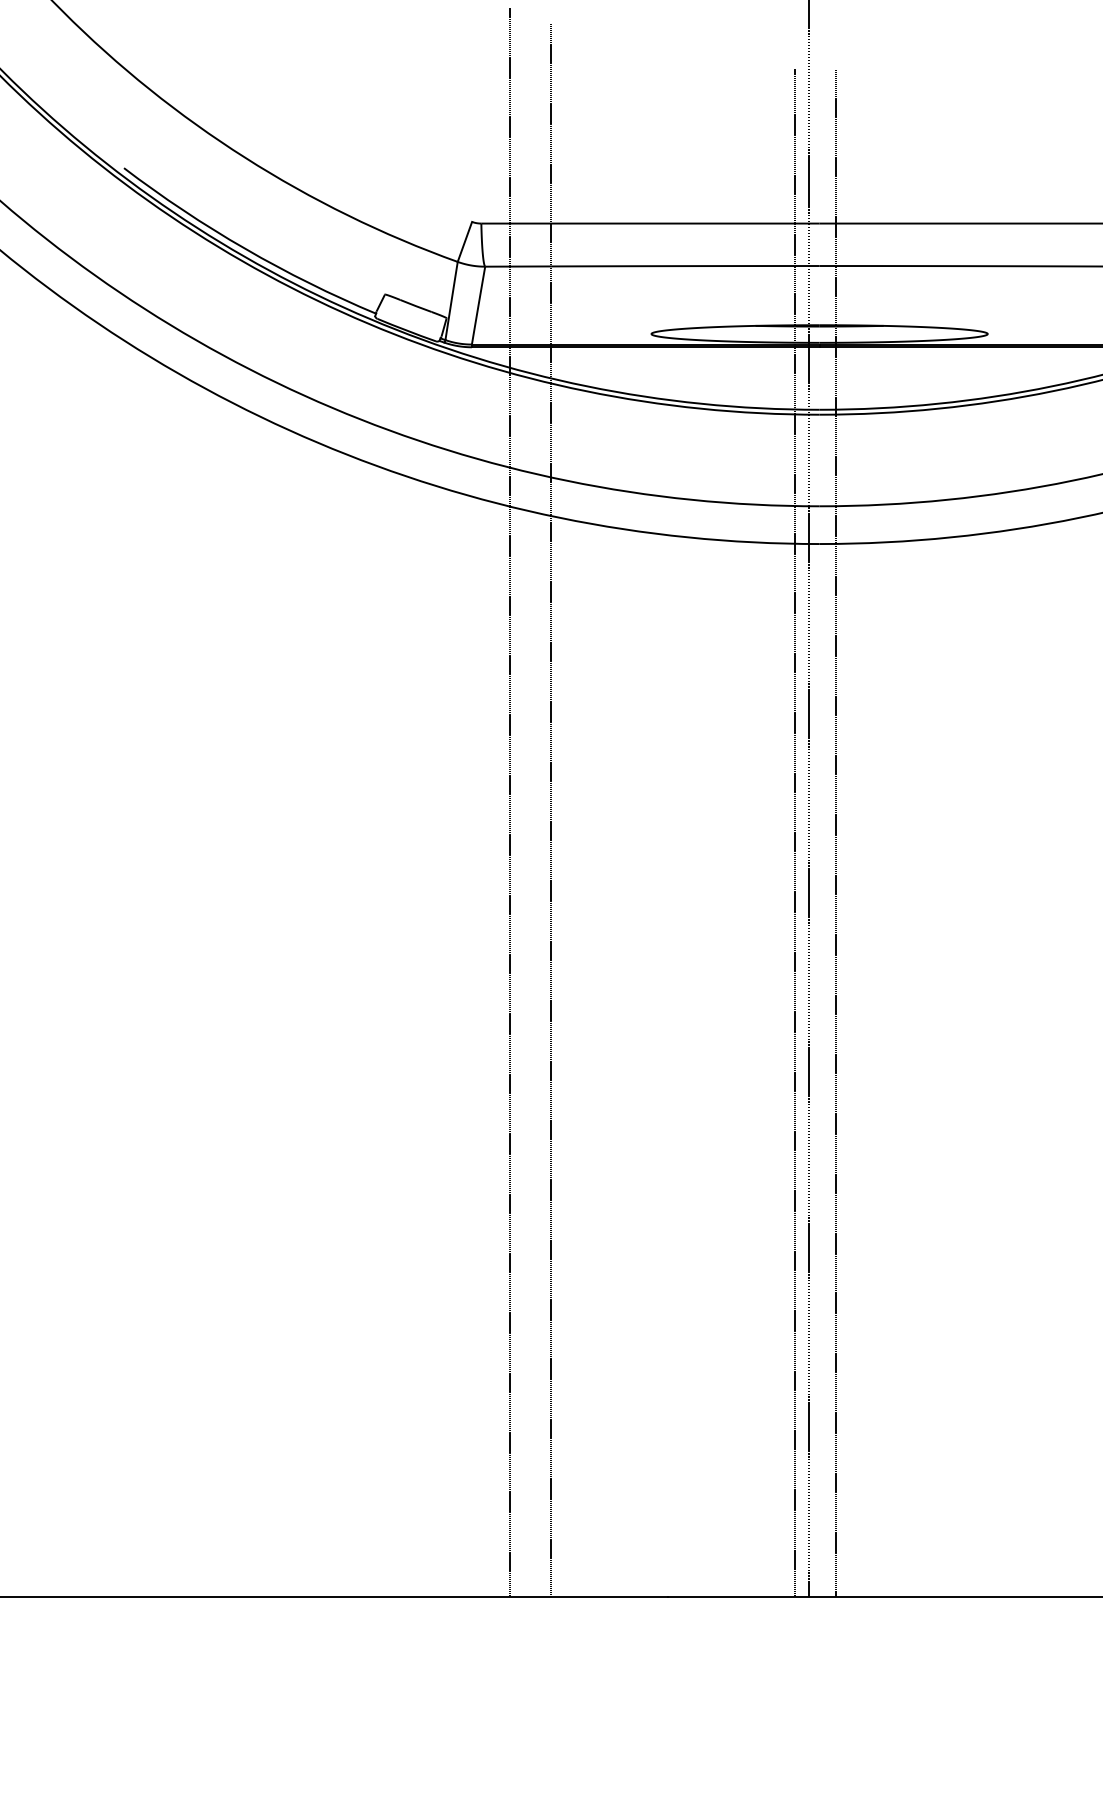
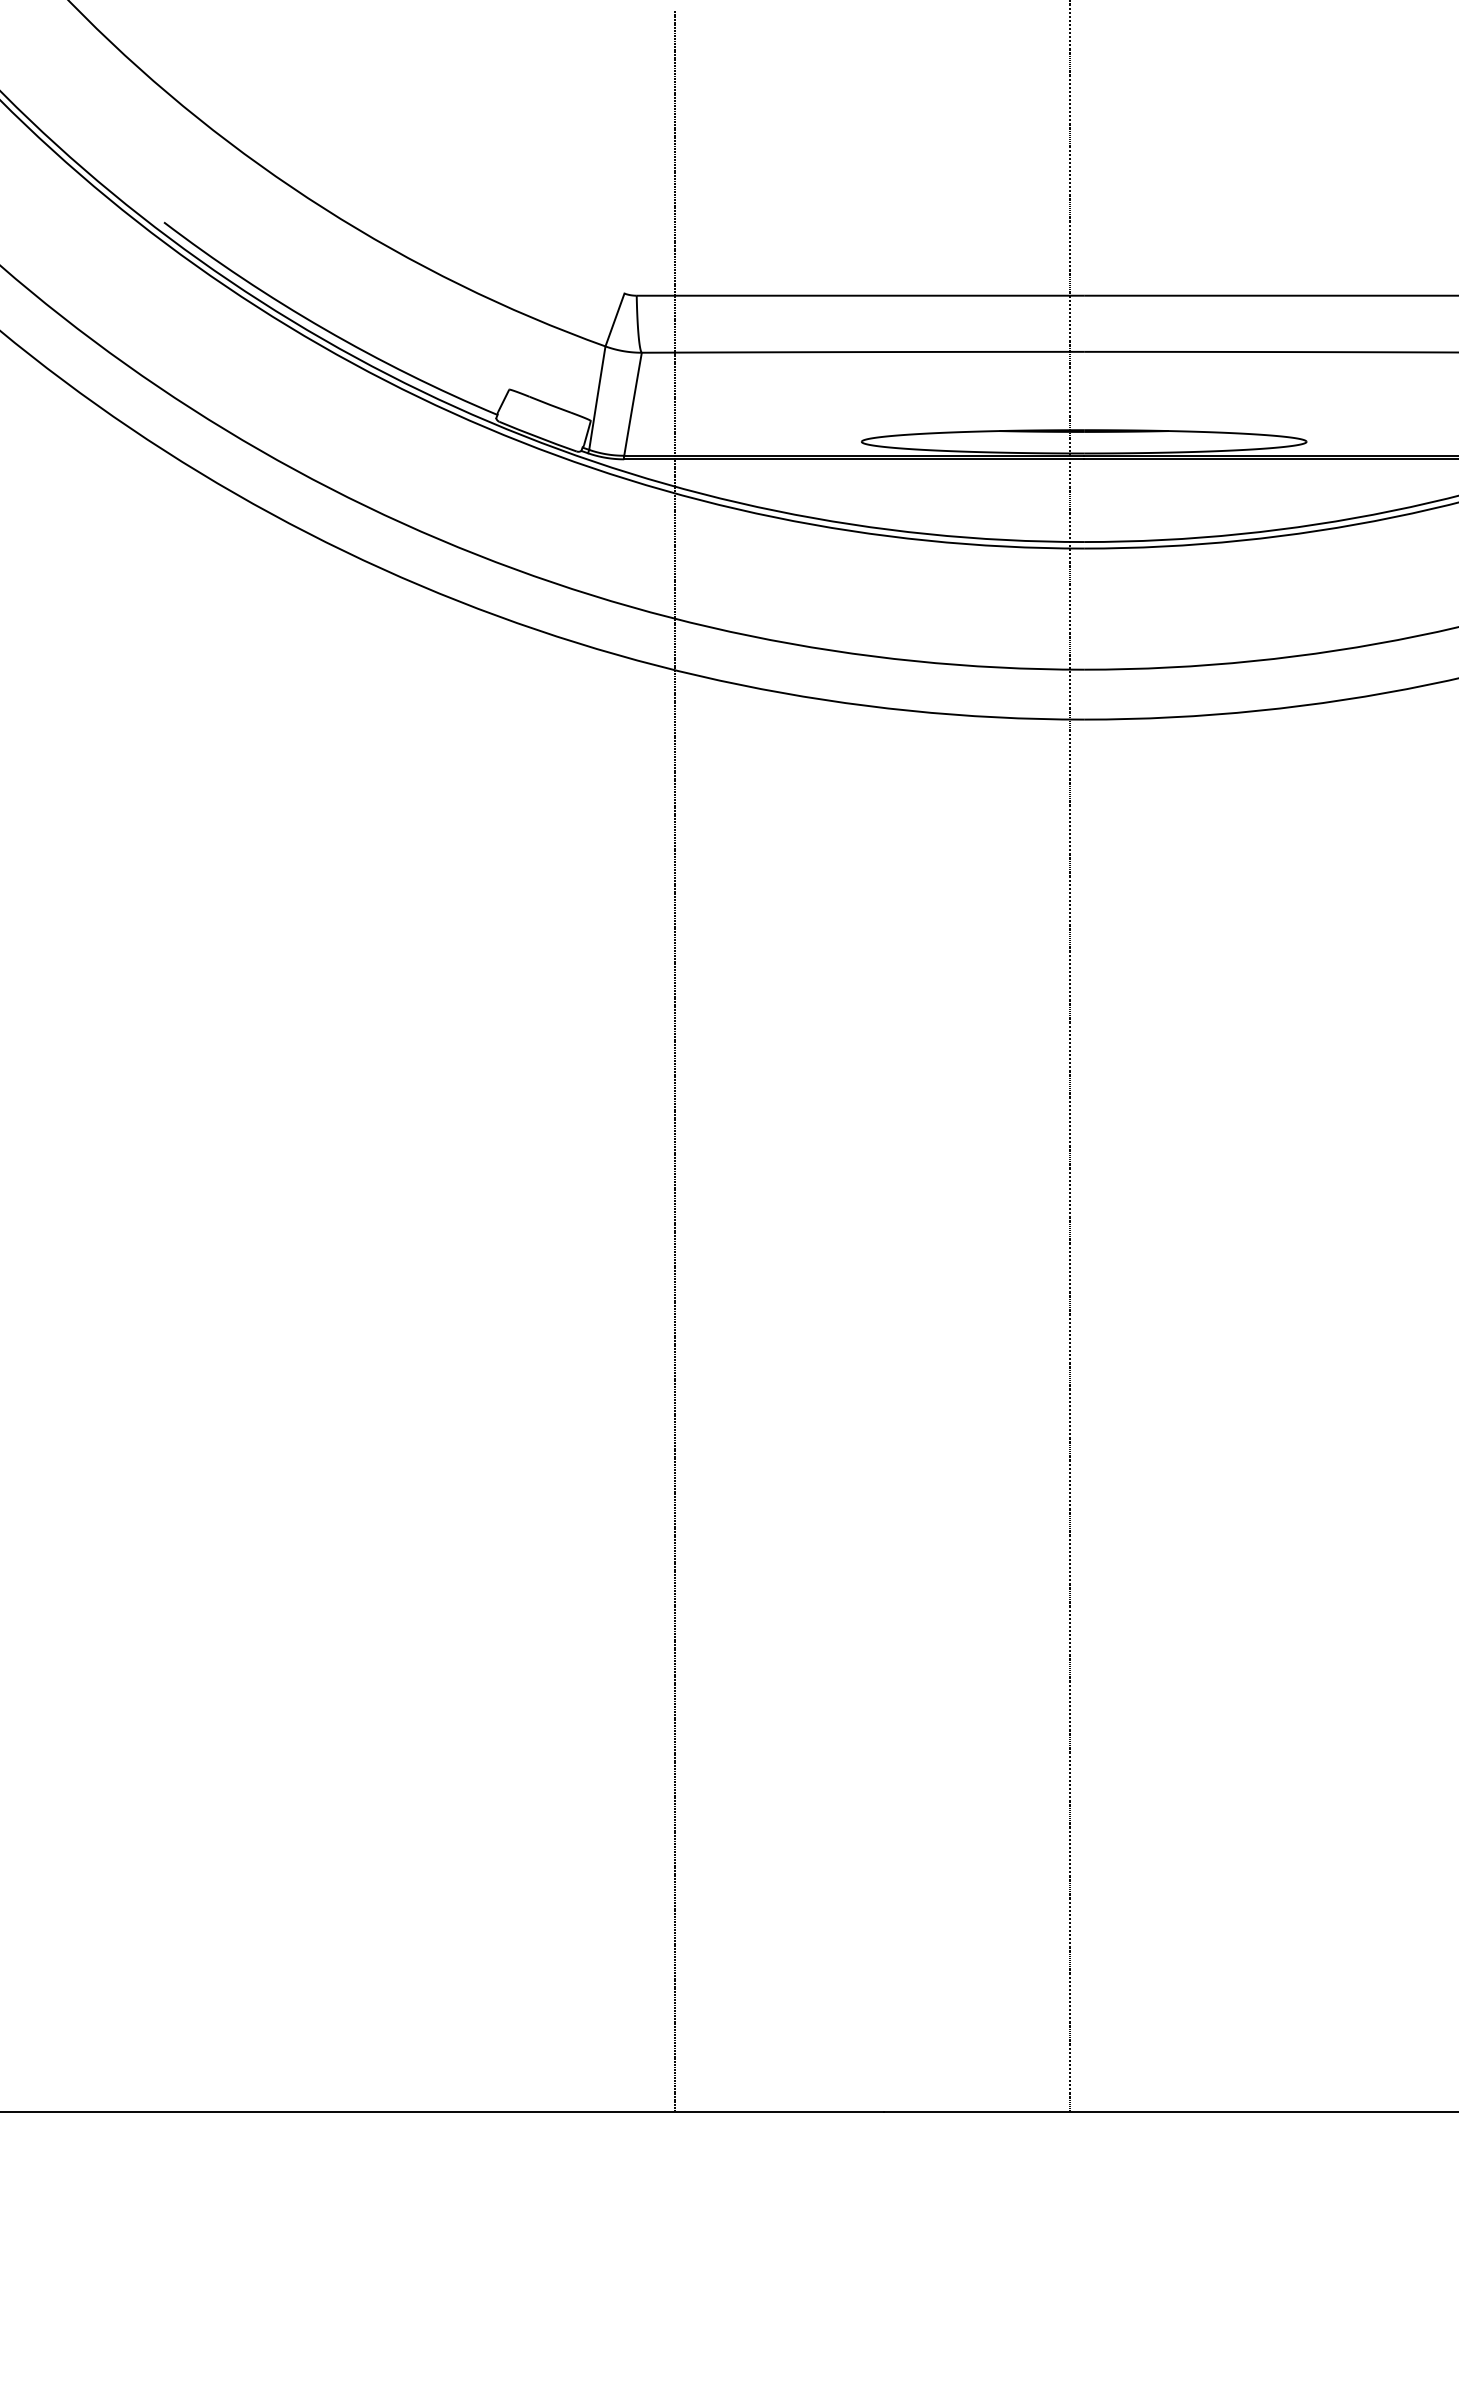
line: (550, 810) -> (728, 1072), removed
line: (794, 833) -> (1050, 1102), removed
line: (835, 833) -> (1105, 1102), removed

